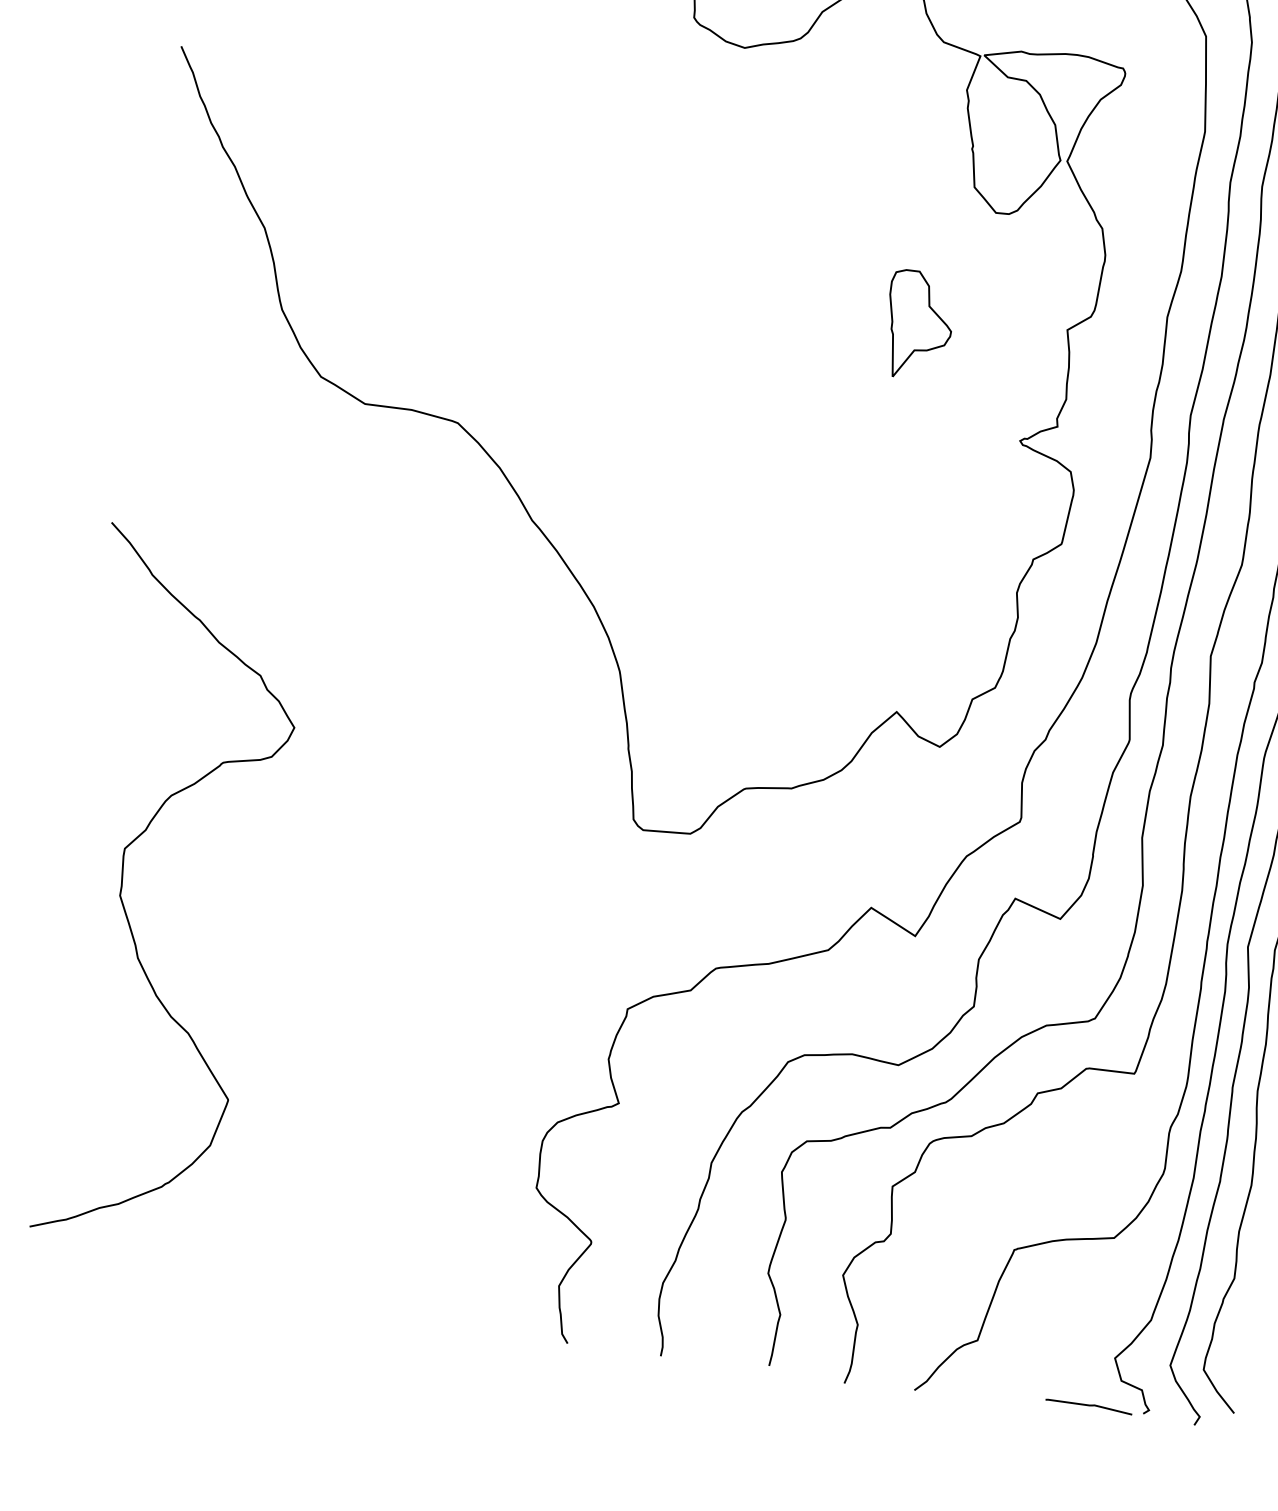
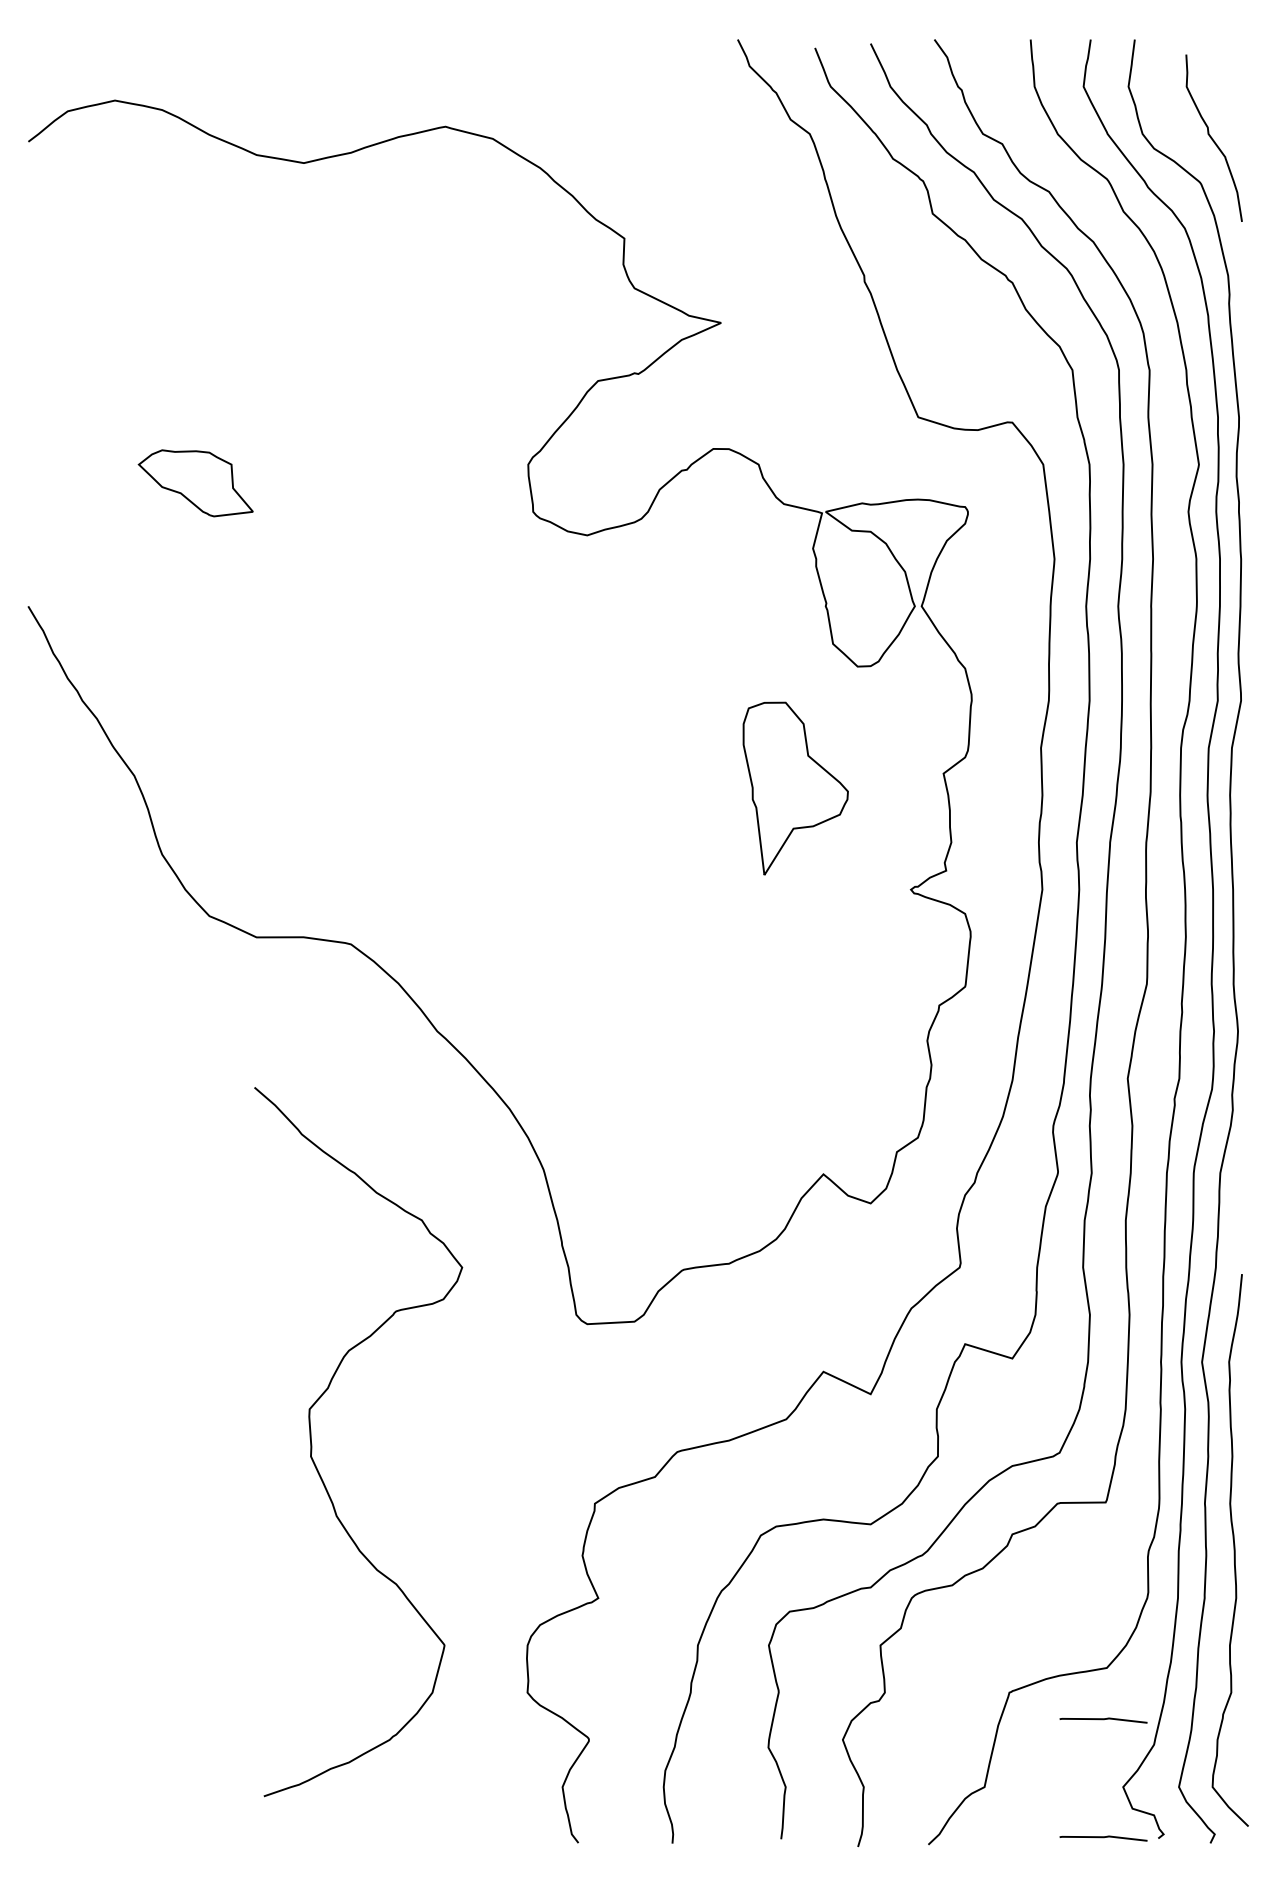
part: (918, 324) -> (795, 787), size x1.6
curve: (123, 883) -> (312, 1444), moved
curve: (1104, 1289) -> (1103, 1720), added

